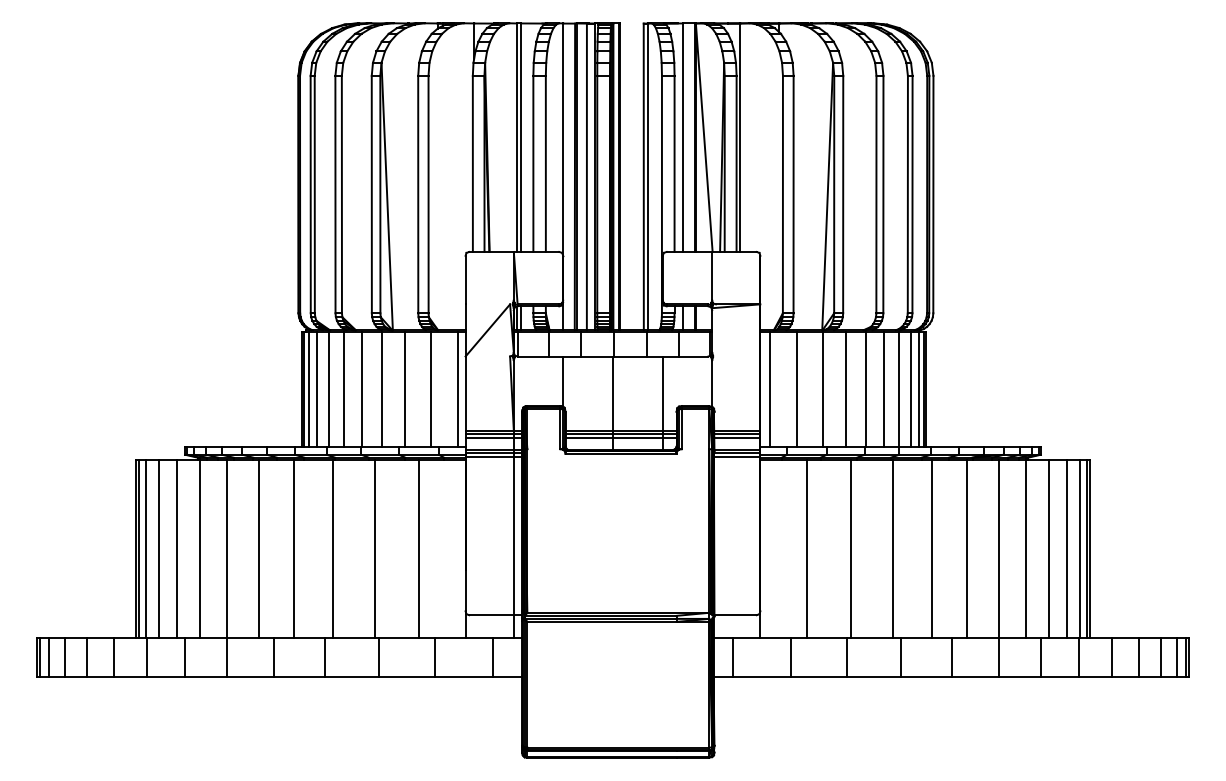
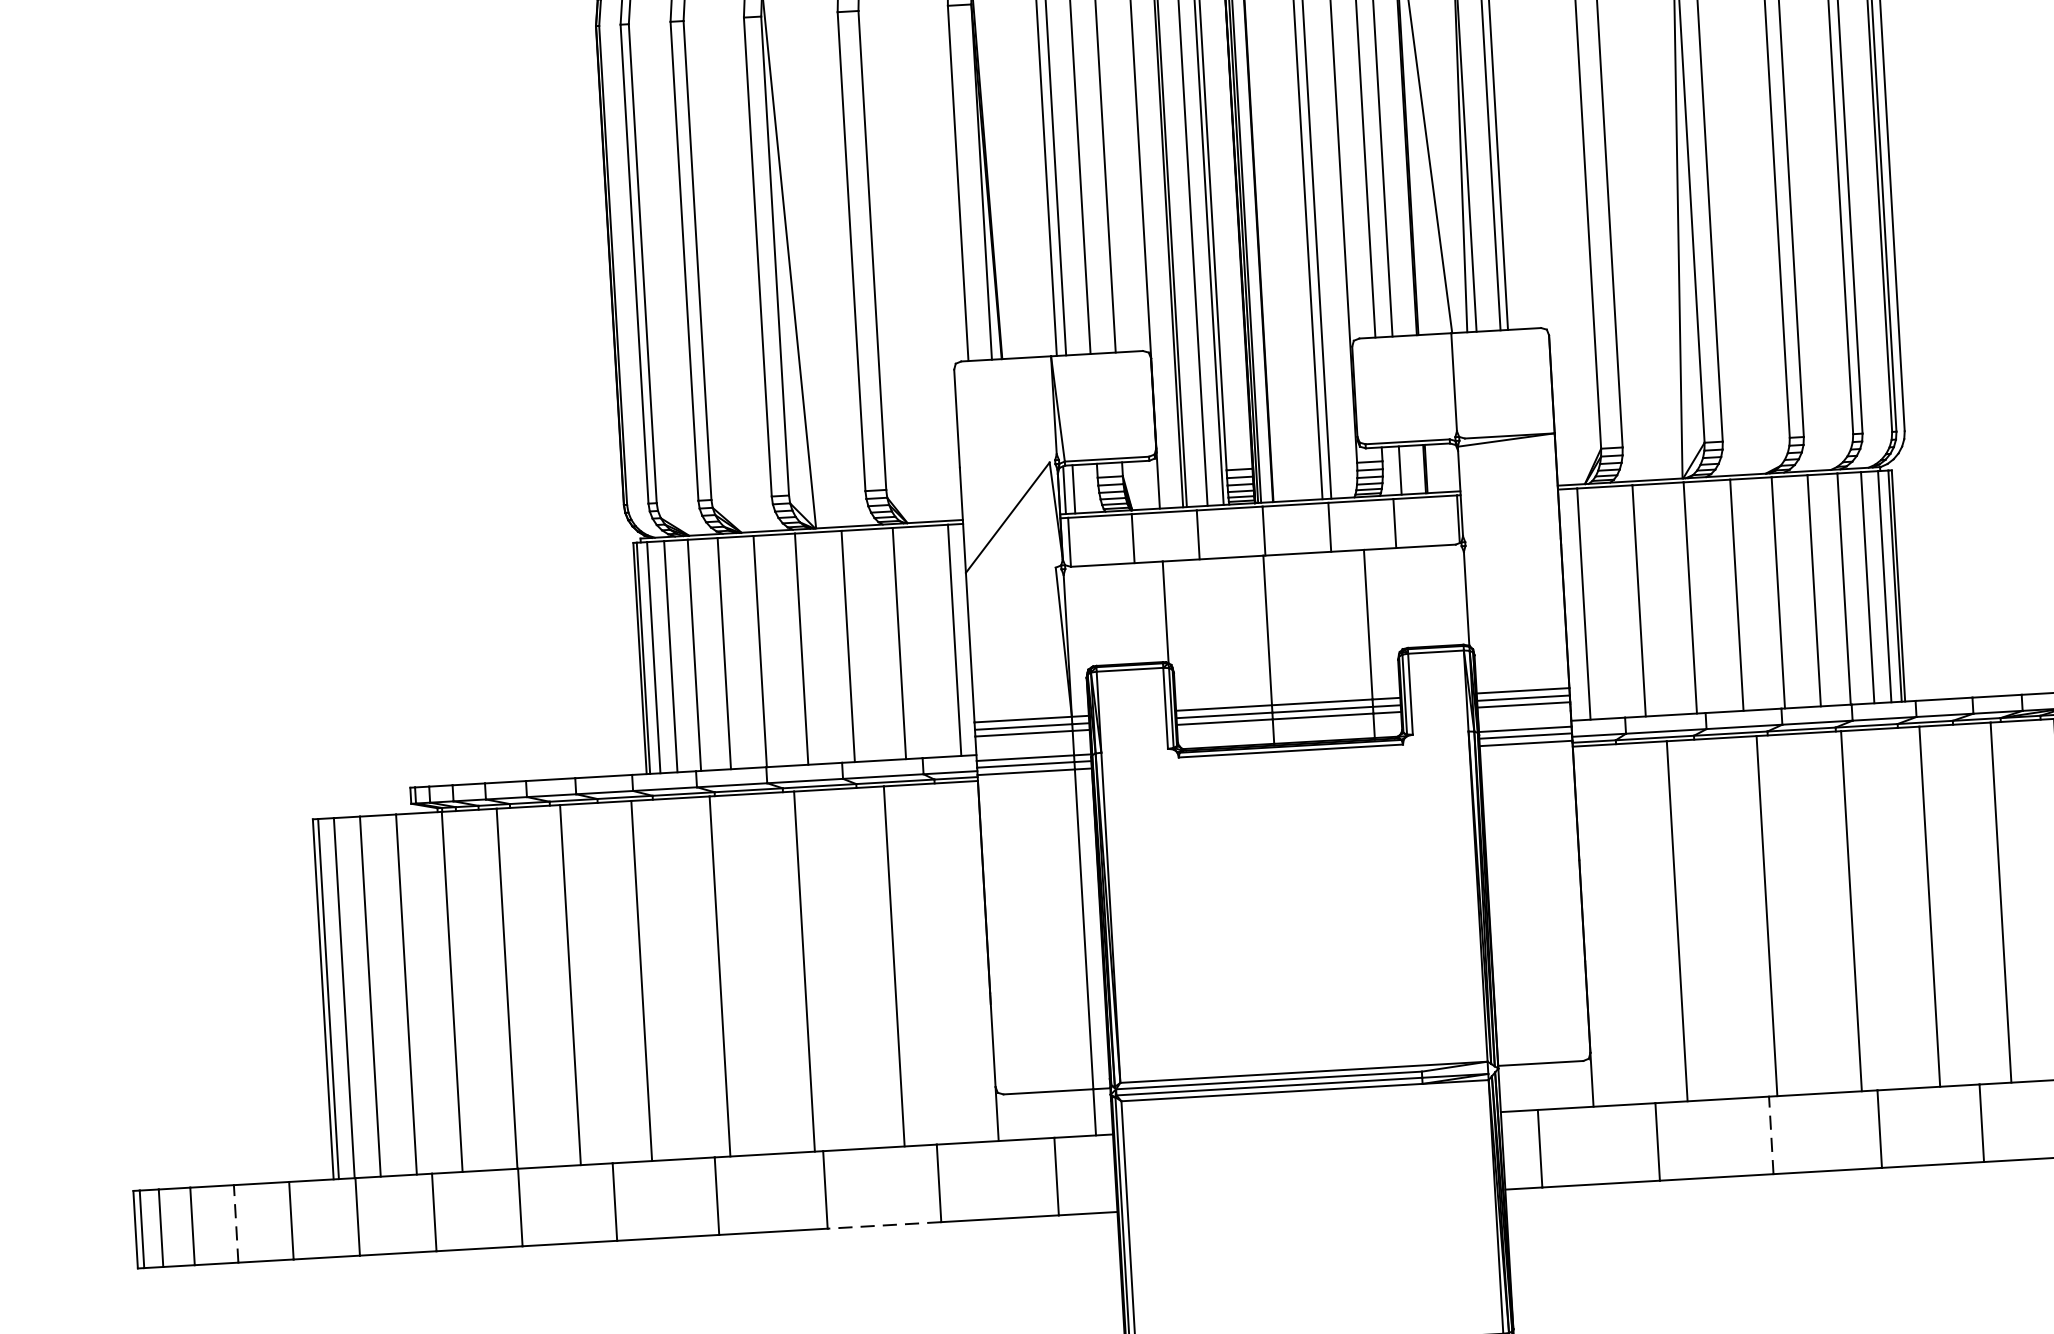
line: (86, 656) -> (235, 1222), solid -> dashed
line: (847, 656) -> (1771, 1133), solid -> dashed
line: (406, 676) -> (883, 1225), solid -> dashed

